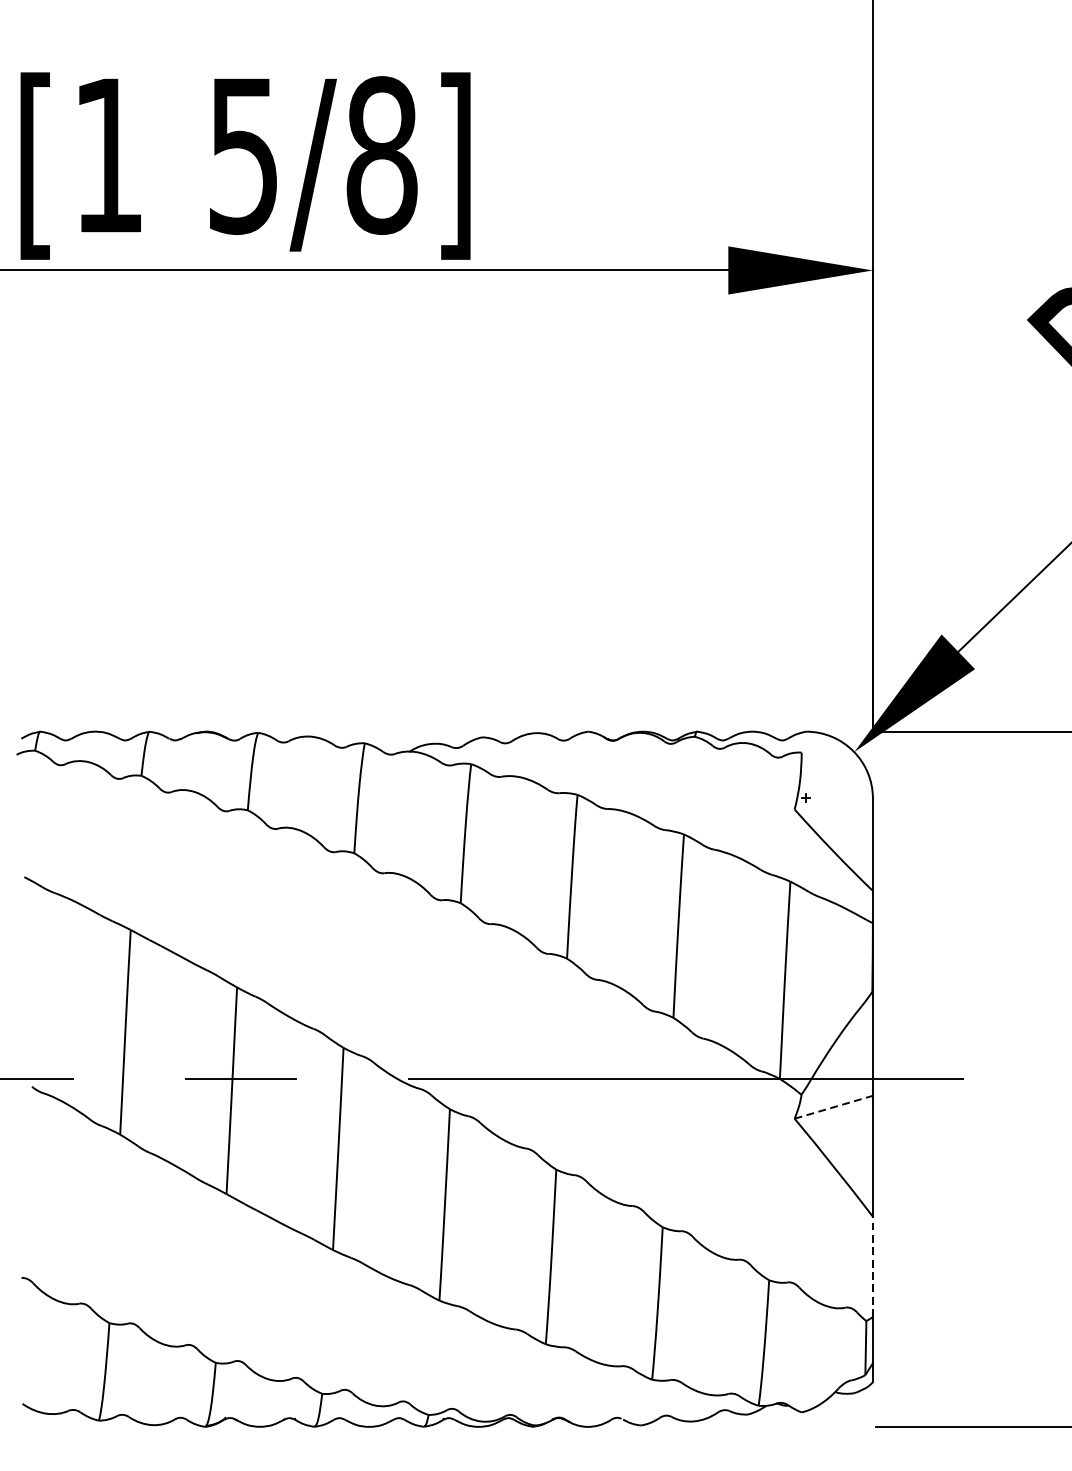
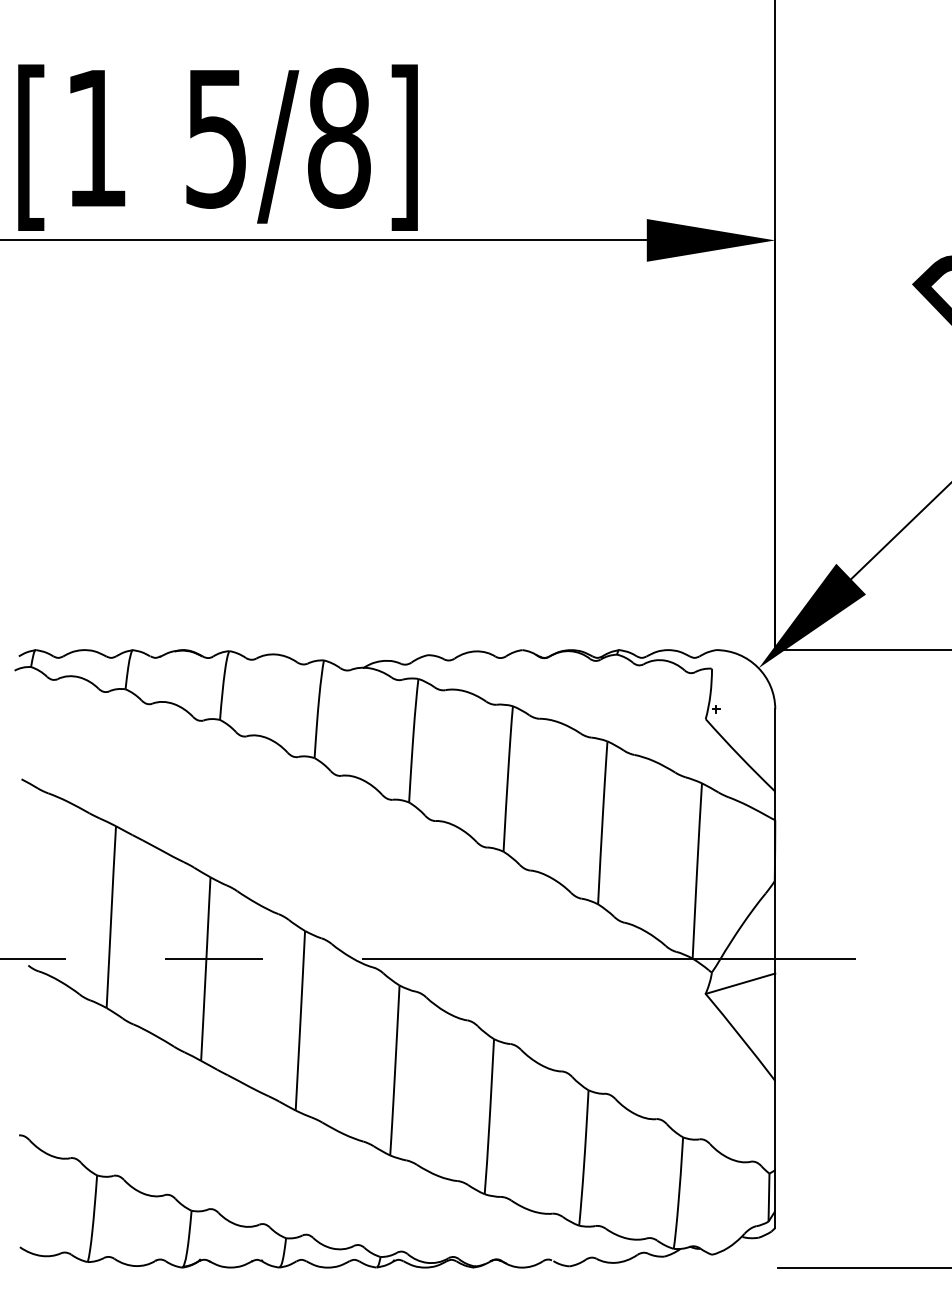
line: (833, 1107) -> (740, 983), dashed -> solid
line: (873, 1266) -> (775, 1125), dashed -> solid

